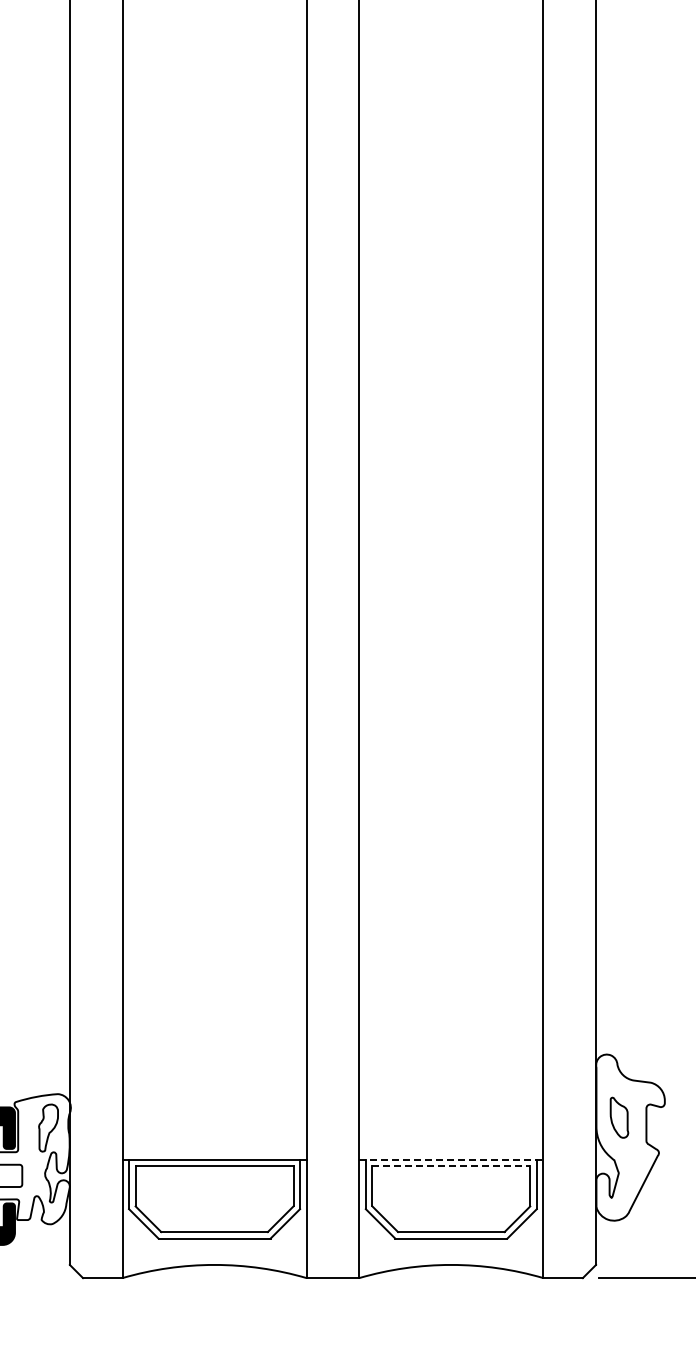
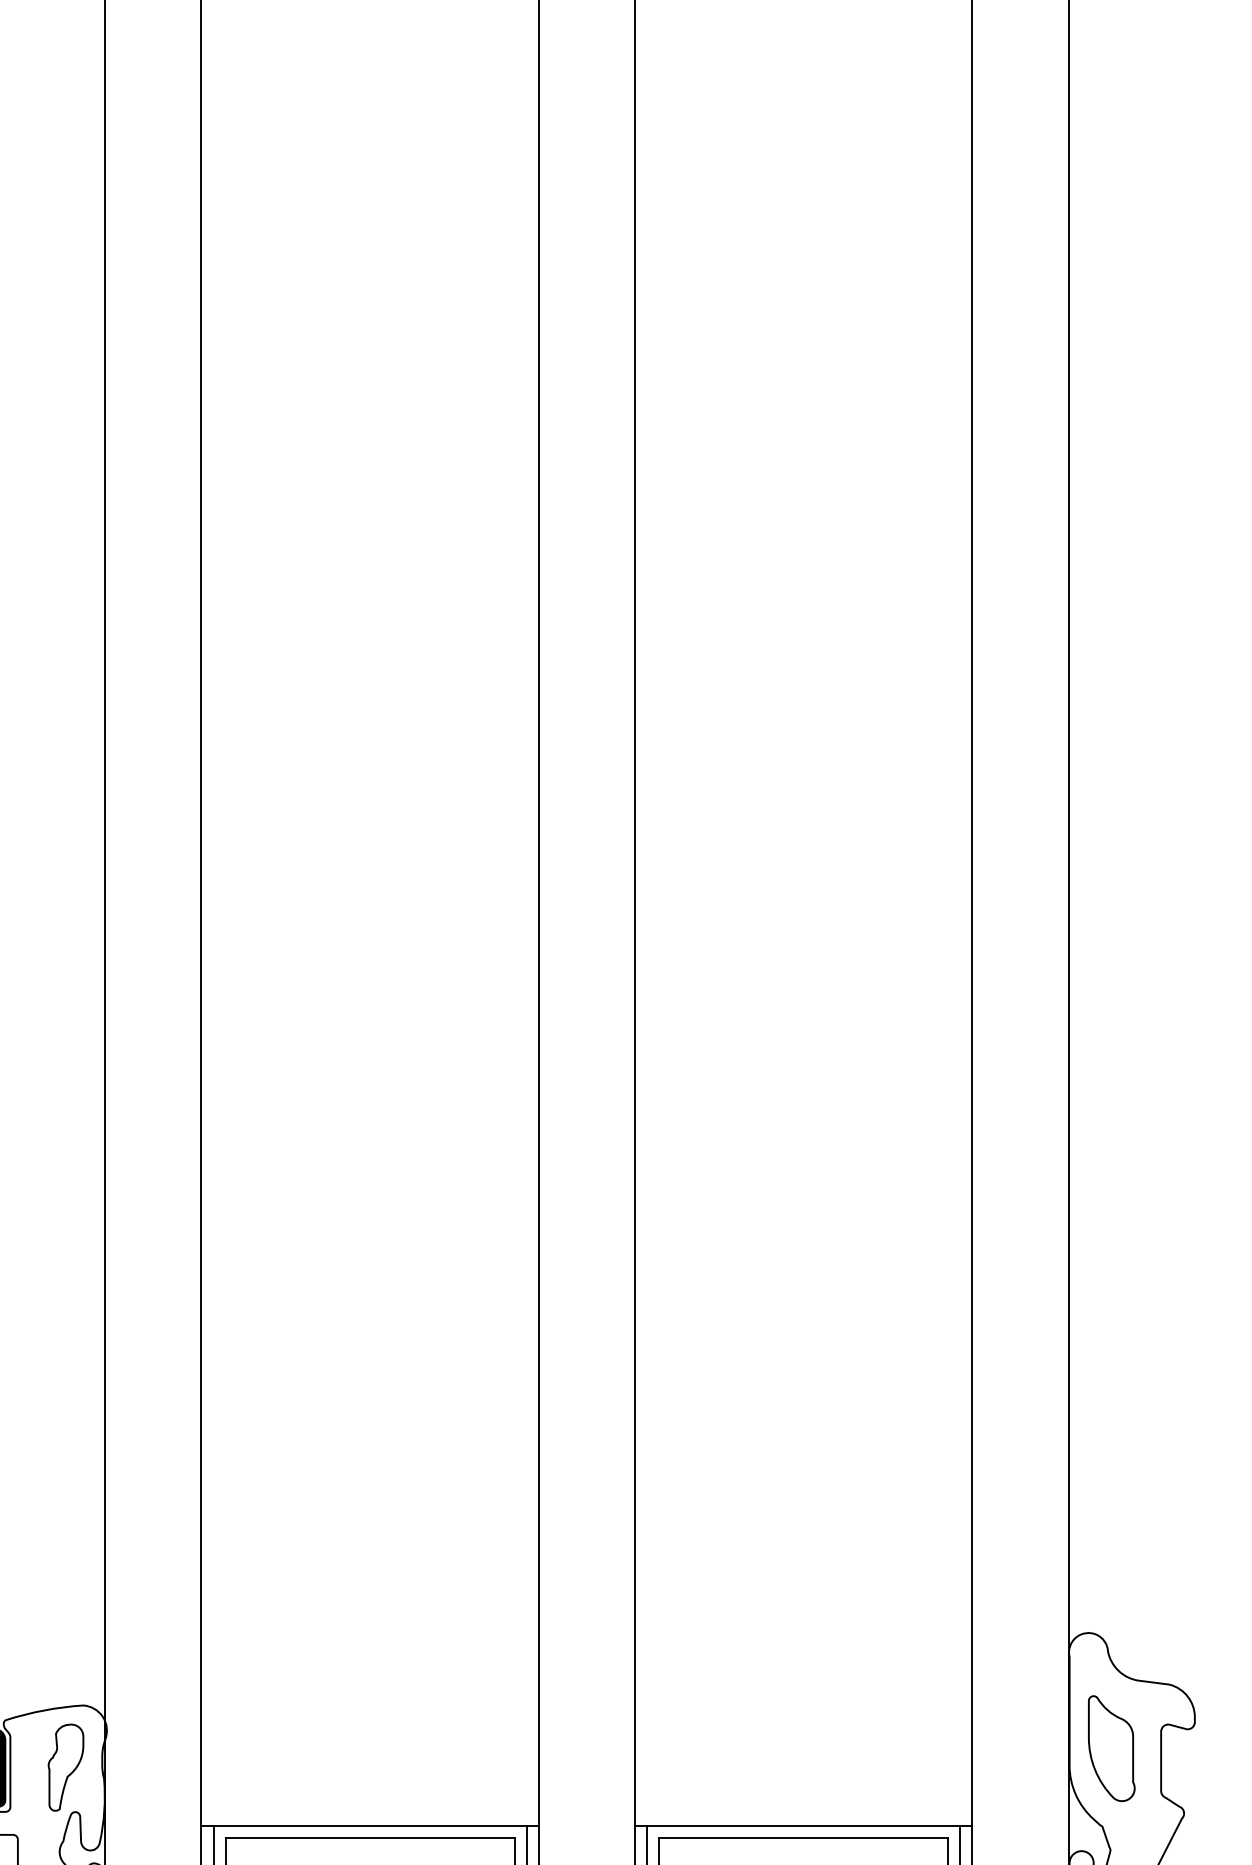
part: (619, 1117) -> (1111, 1748), size x1.43
line: (451, 1159) -> (804, 1825), dashed -> solid
line: (451, 1166) -> (804, 1838), dashed -> solid

